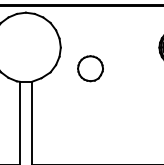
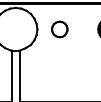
part: (90, 68) -> (59, 29), moved

